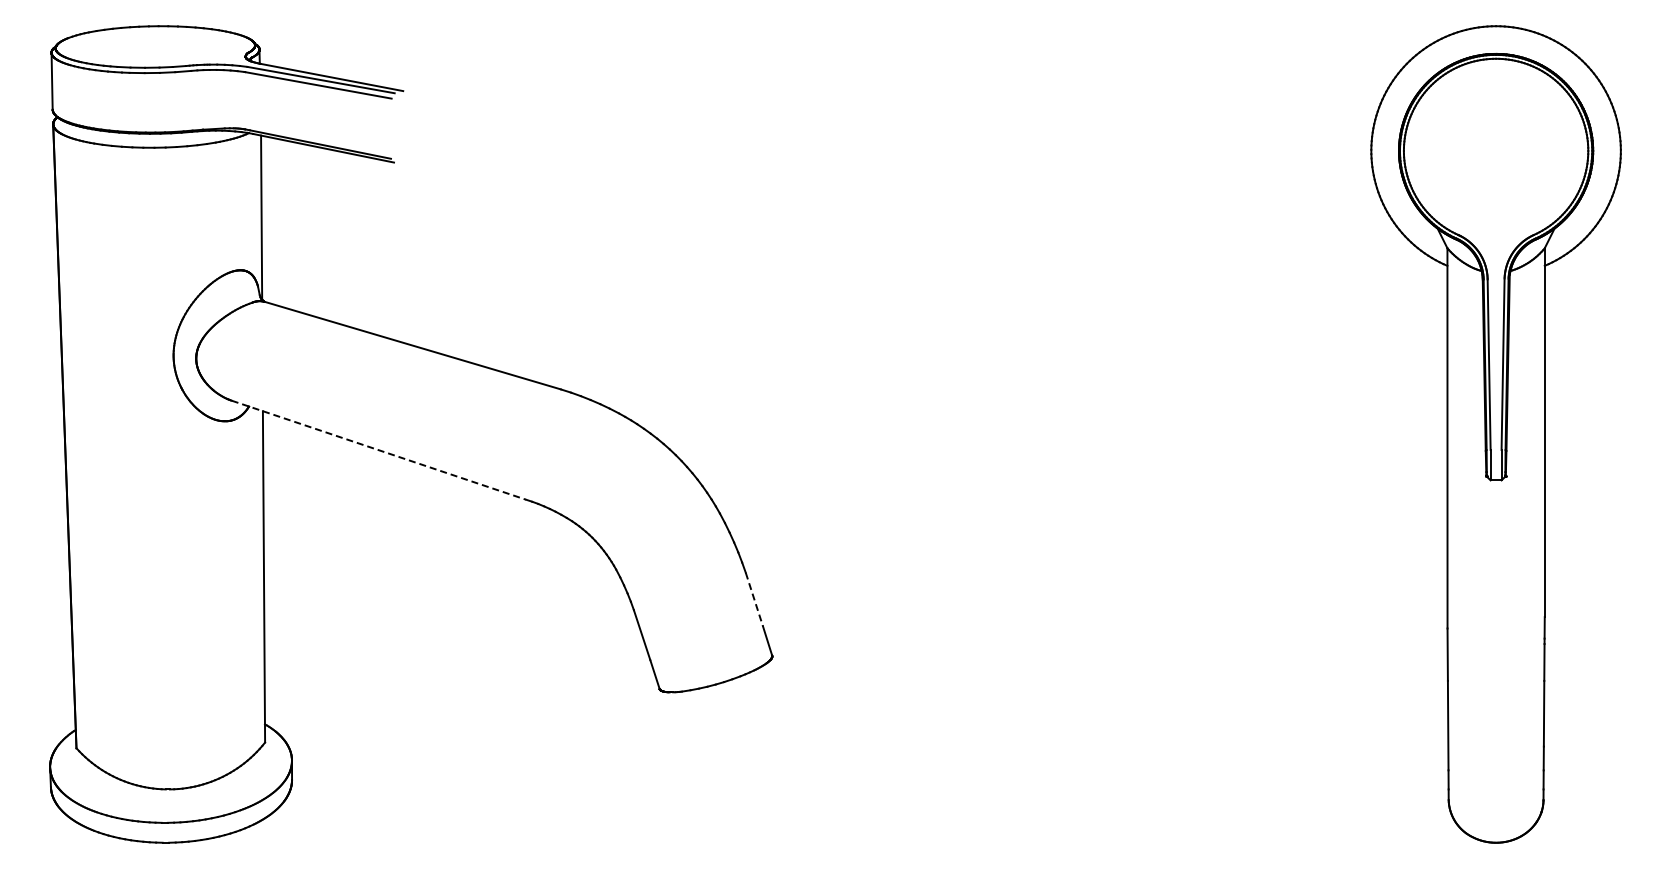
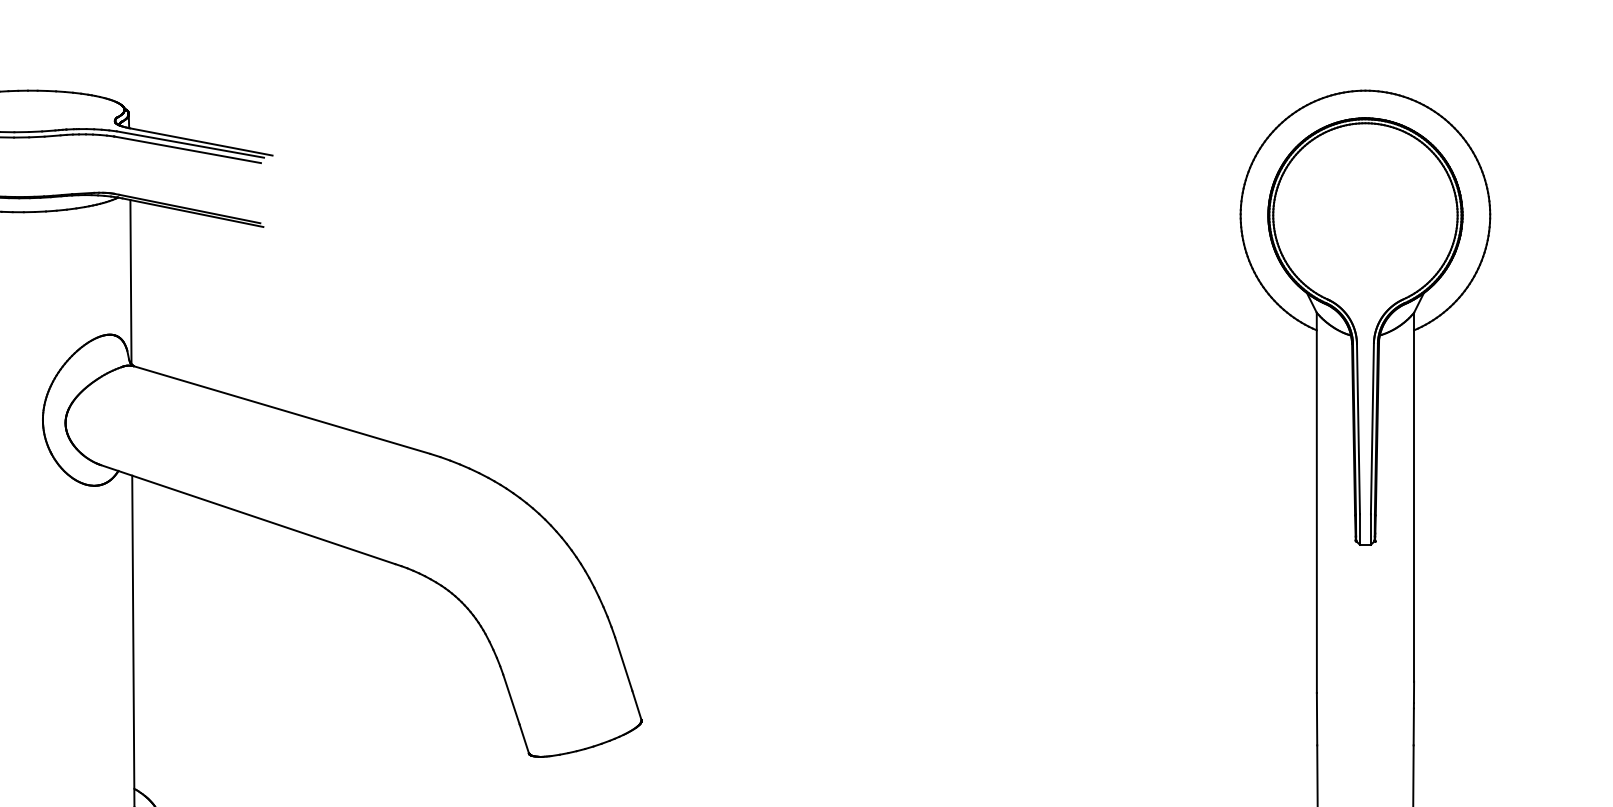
line: (379, 450) -> (248, 514), dashed -> solid
line: (754, 600) -> (623, 664), dashed -> solid

